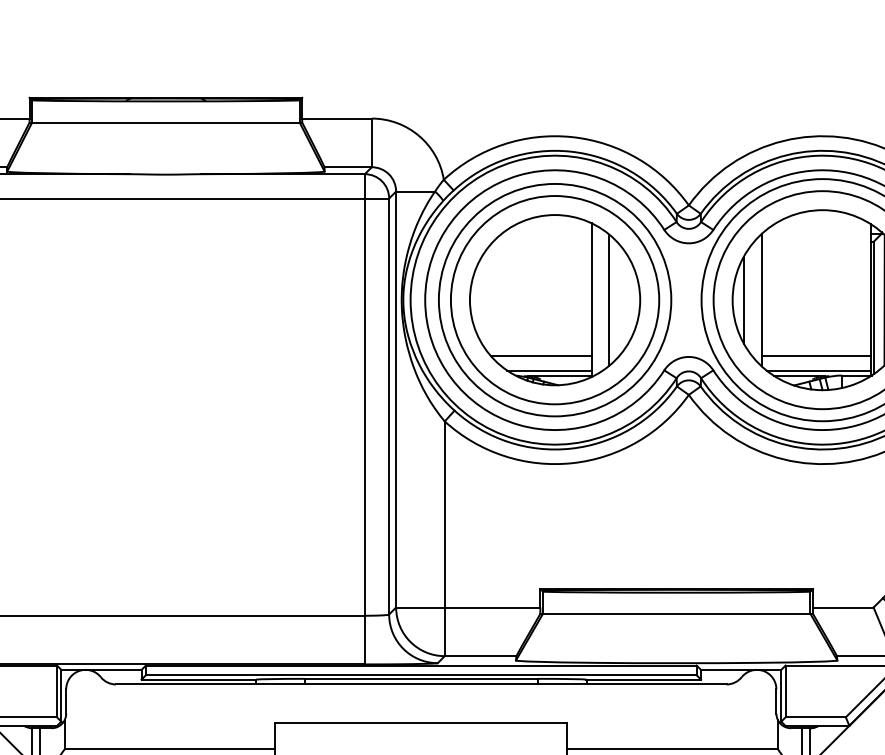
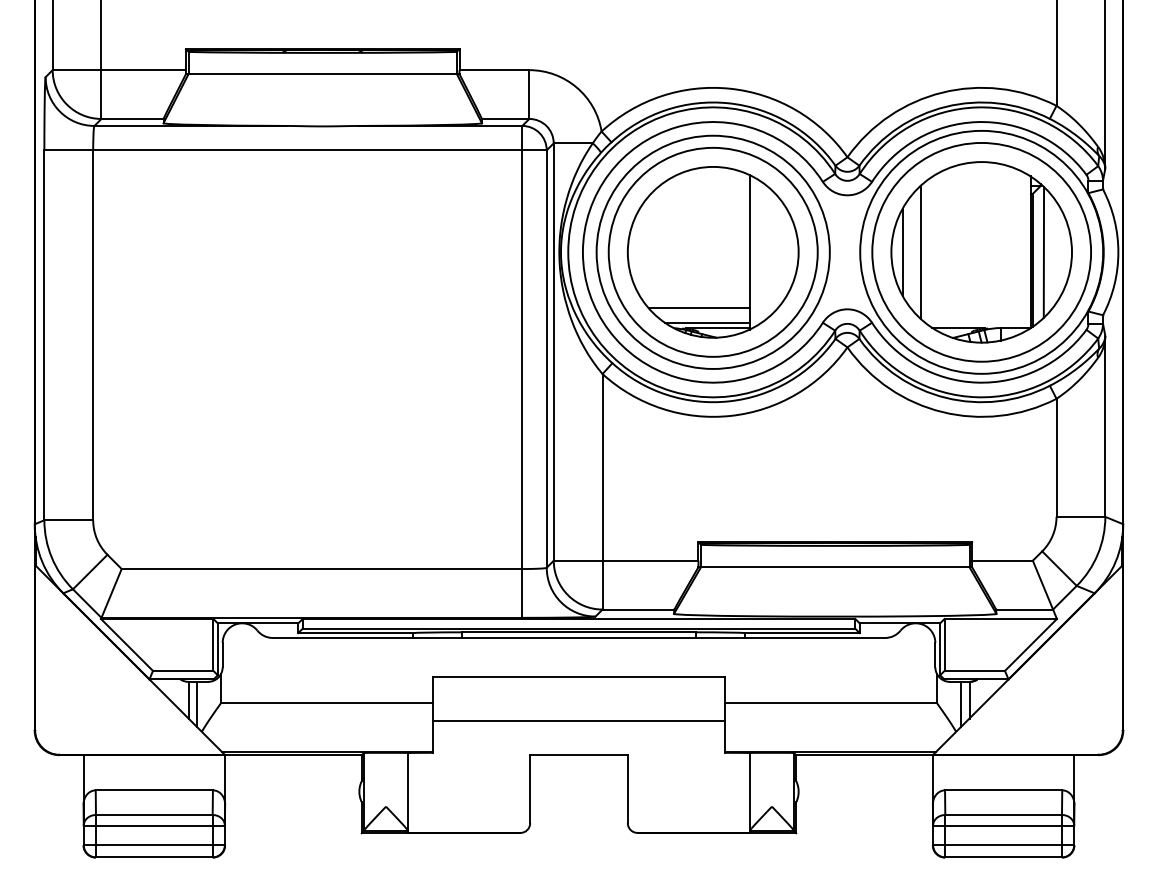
line: (609, 300) -> (767, 252), removed
line: (816, 356) -> (975, 308), removed
line: (818, 371) -> (977, 323), removed

